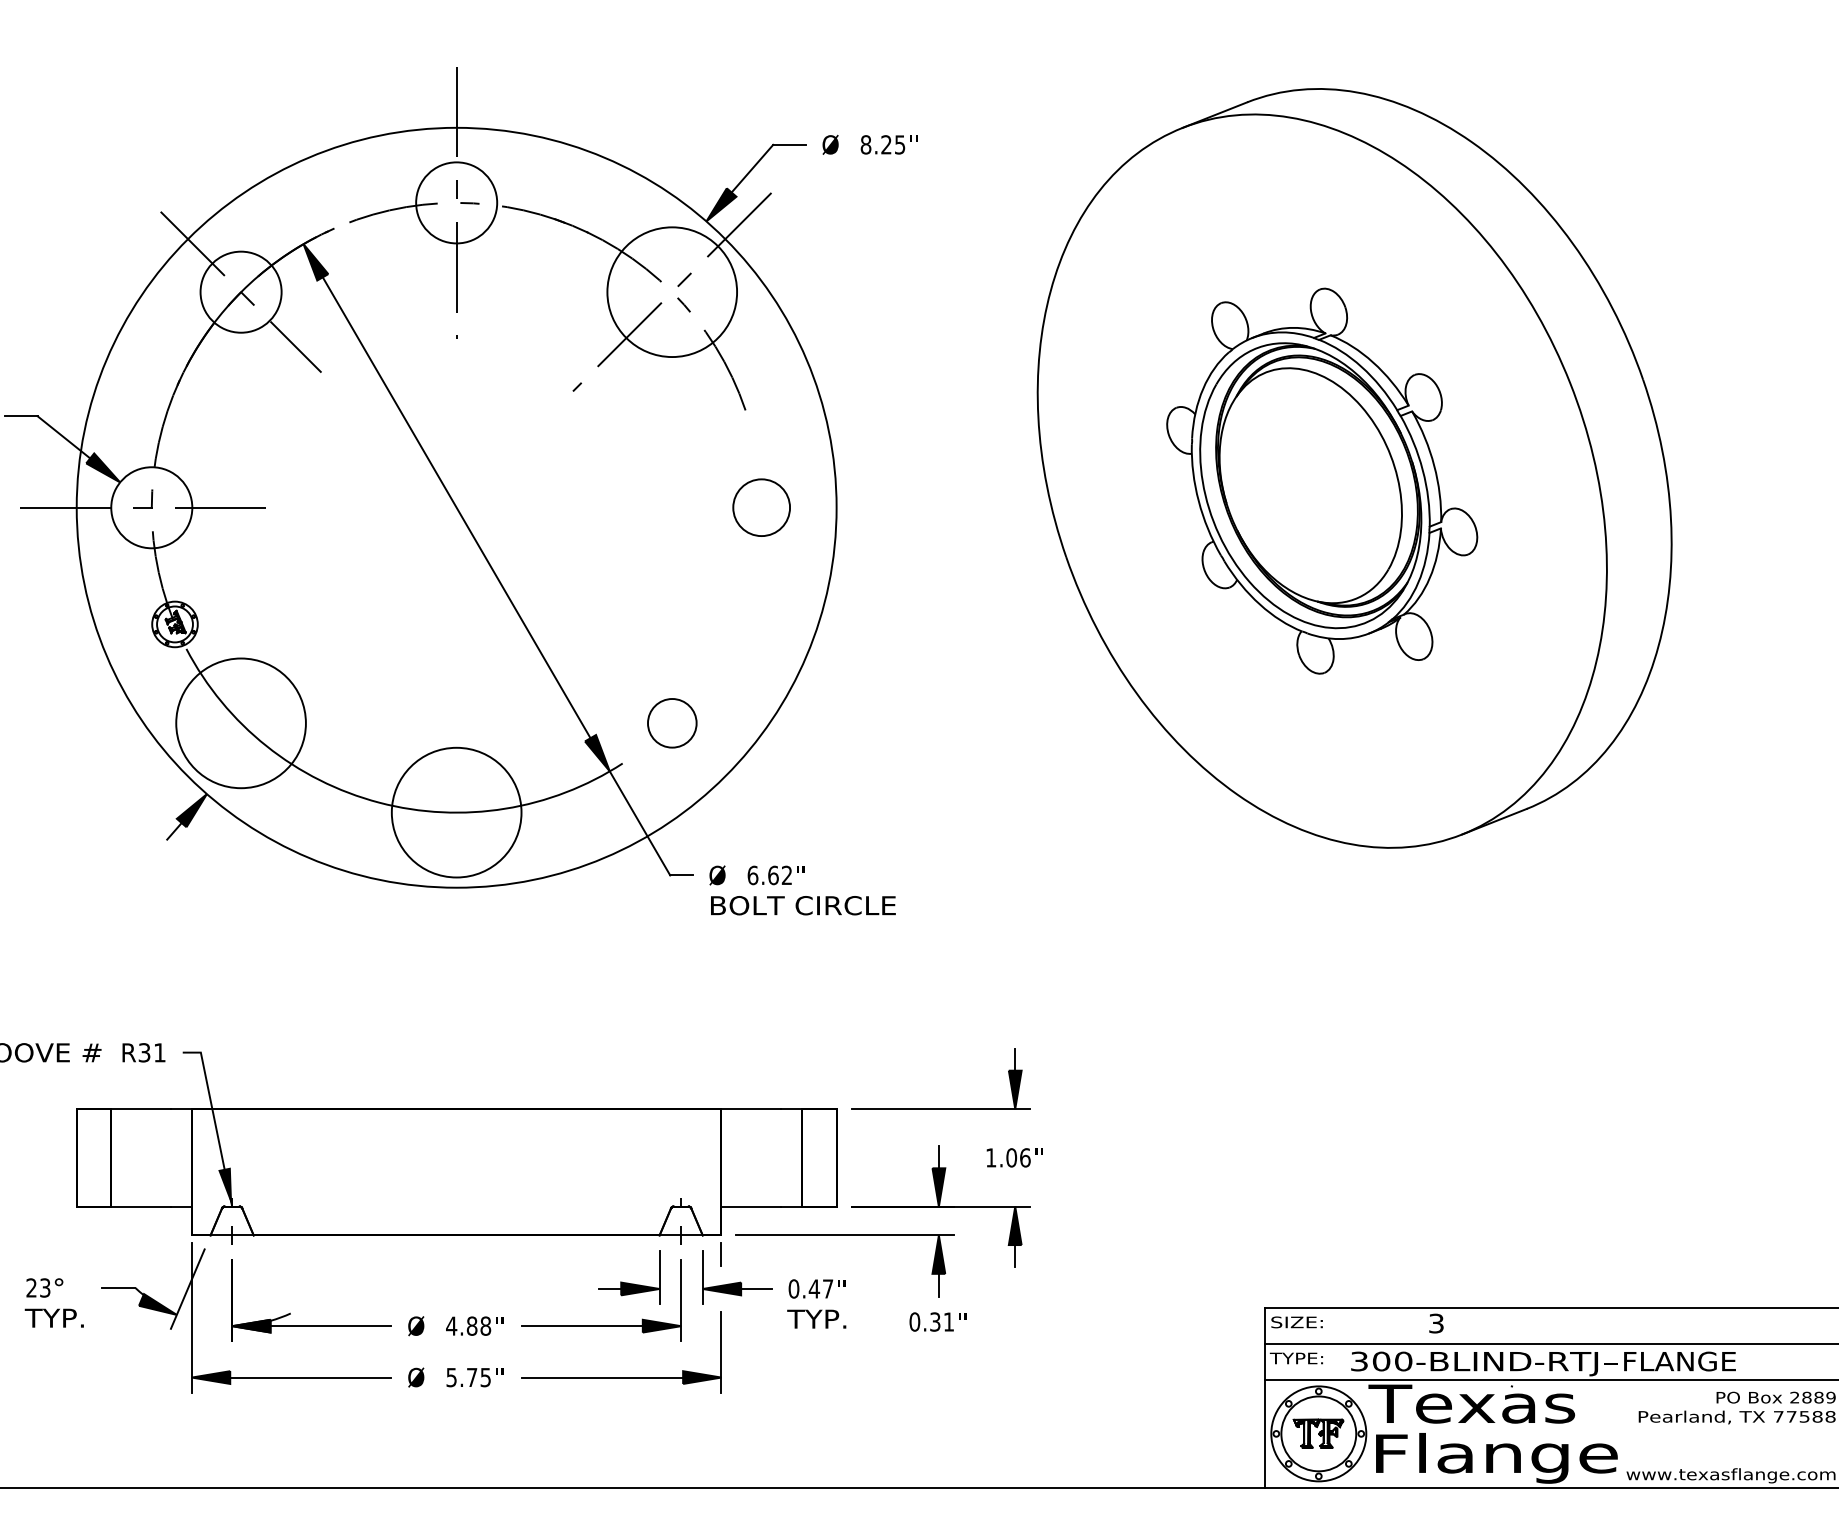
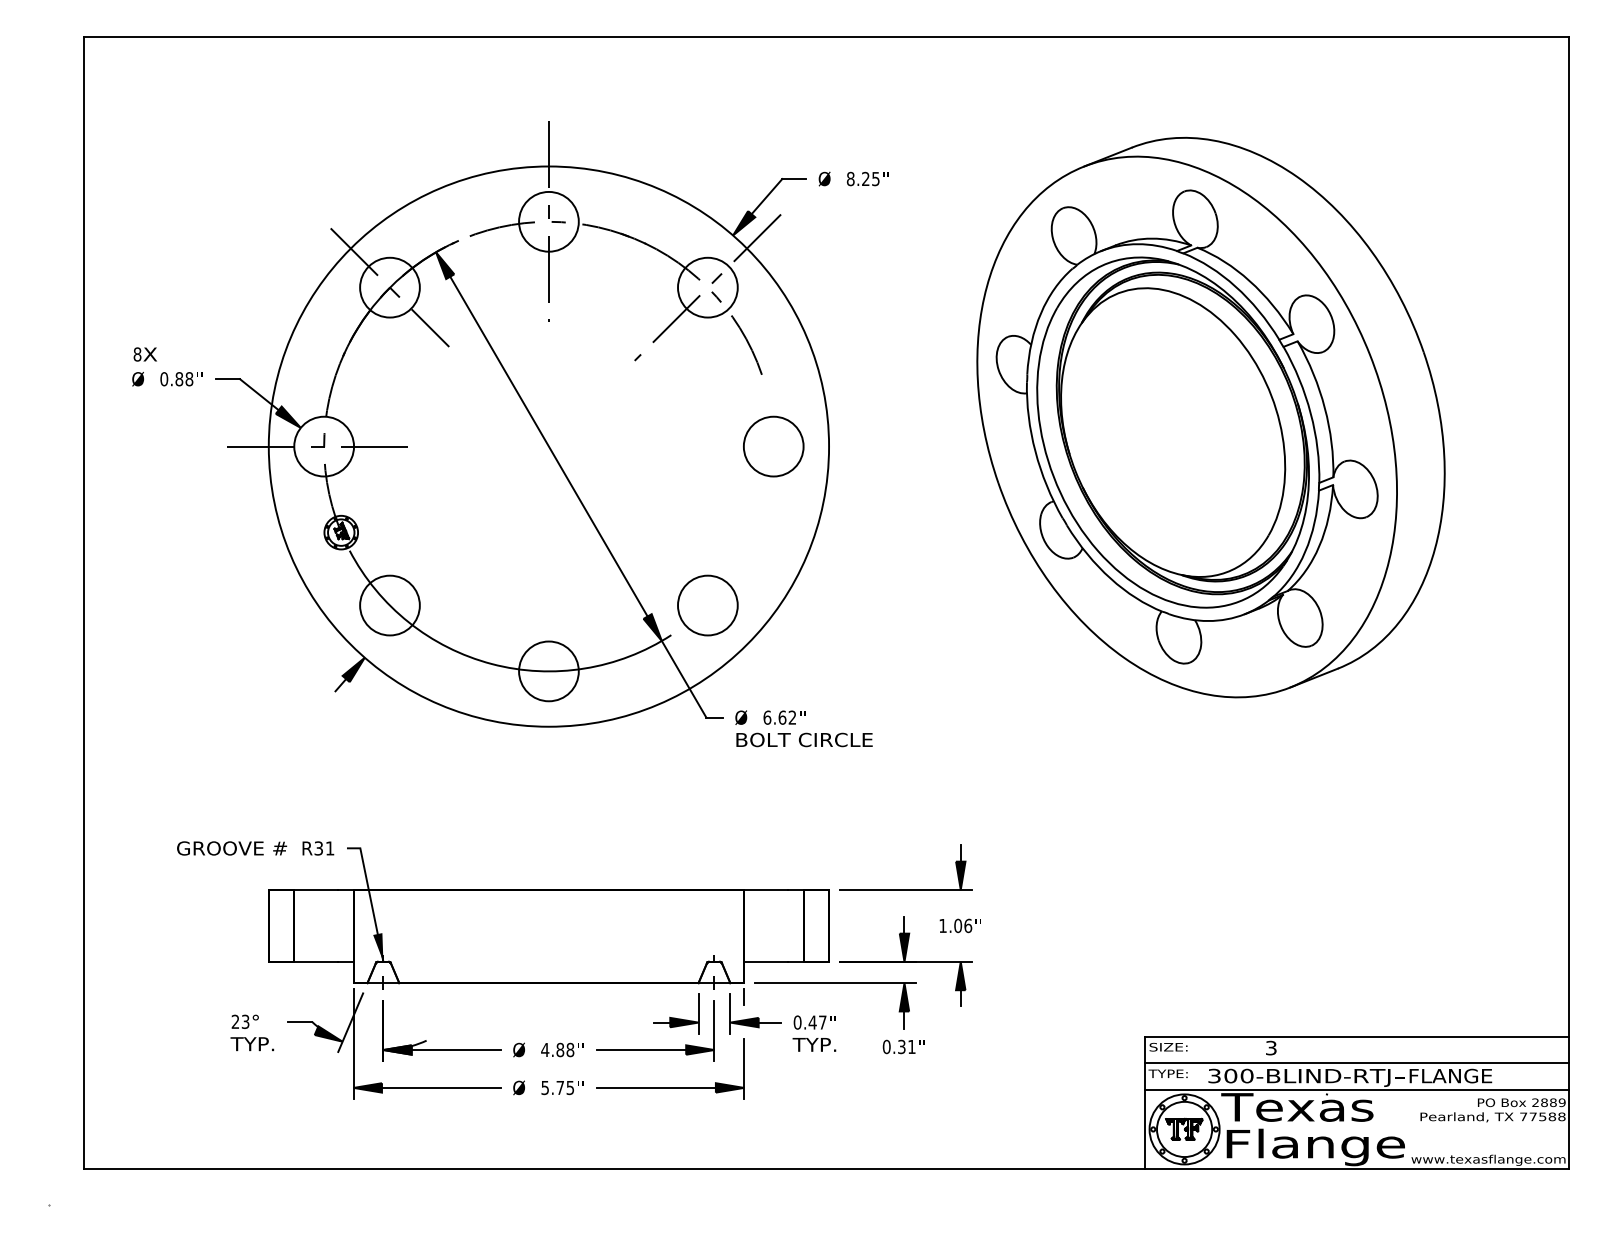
circle: (671, 291) -> (707, 287), size x0.62
part: (1321, 480) -> (1186, 426), size x1.67
circle: (761, 507) -> (773, 446), size x1.43
circle: (240, 723) -> (389, 605), size x0.62
circle: (671, 723) -> (707, 605), size x1.67
circle: (456, 812) -> (548, 671), size x0.62

